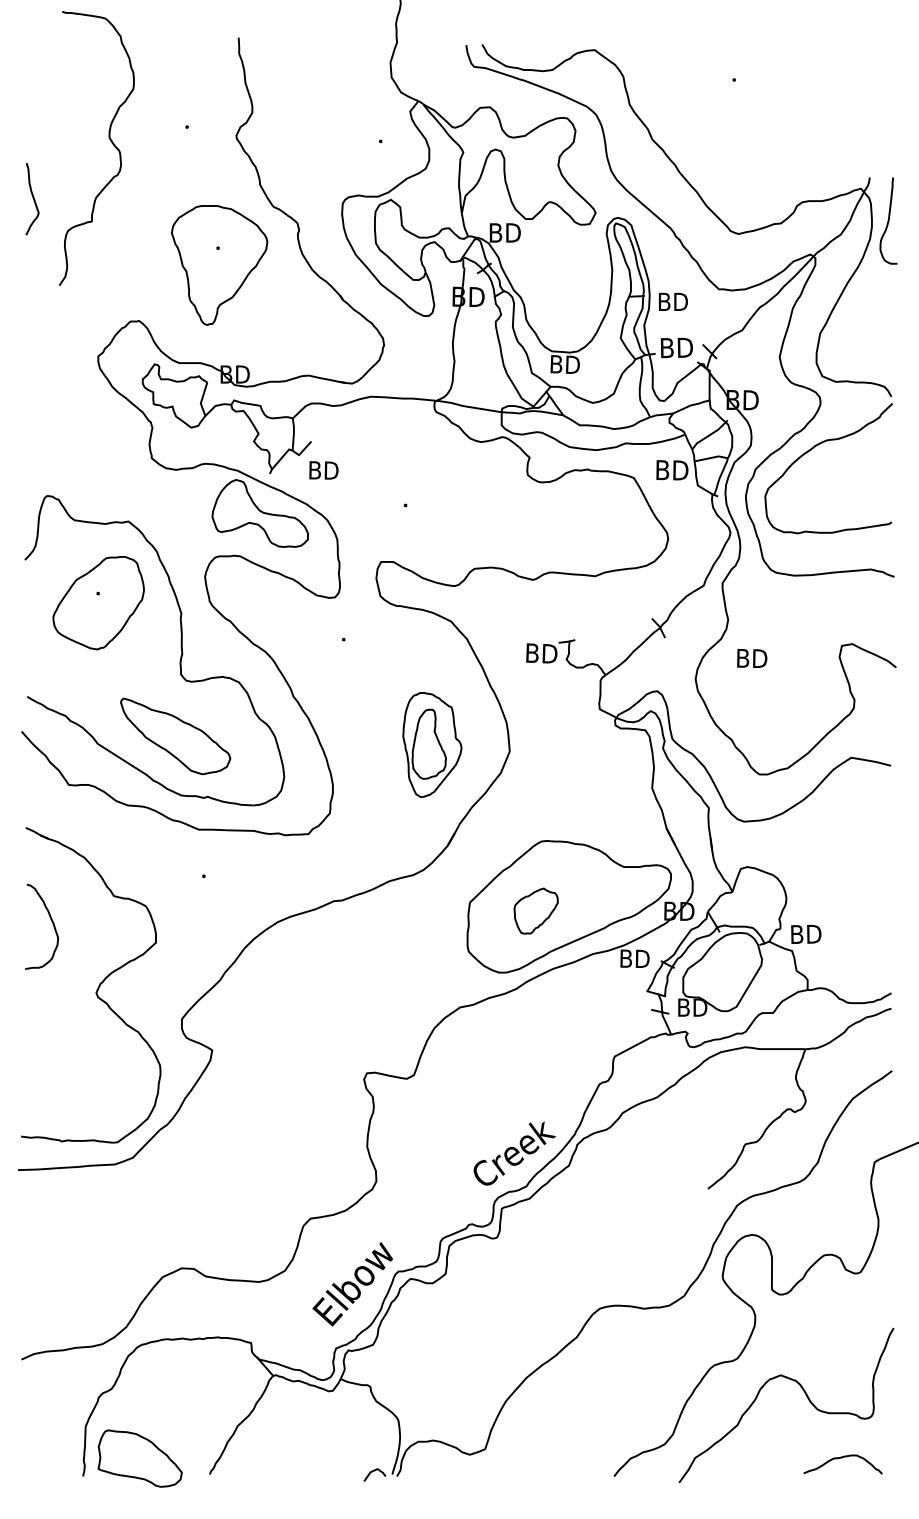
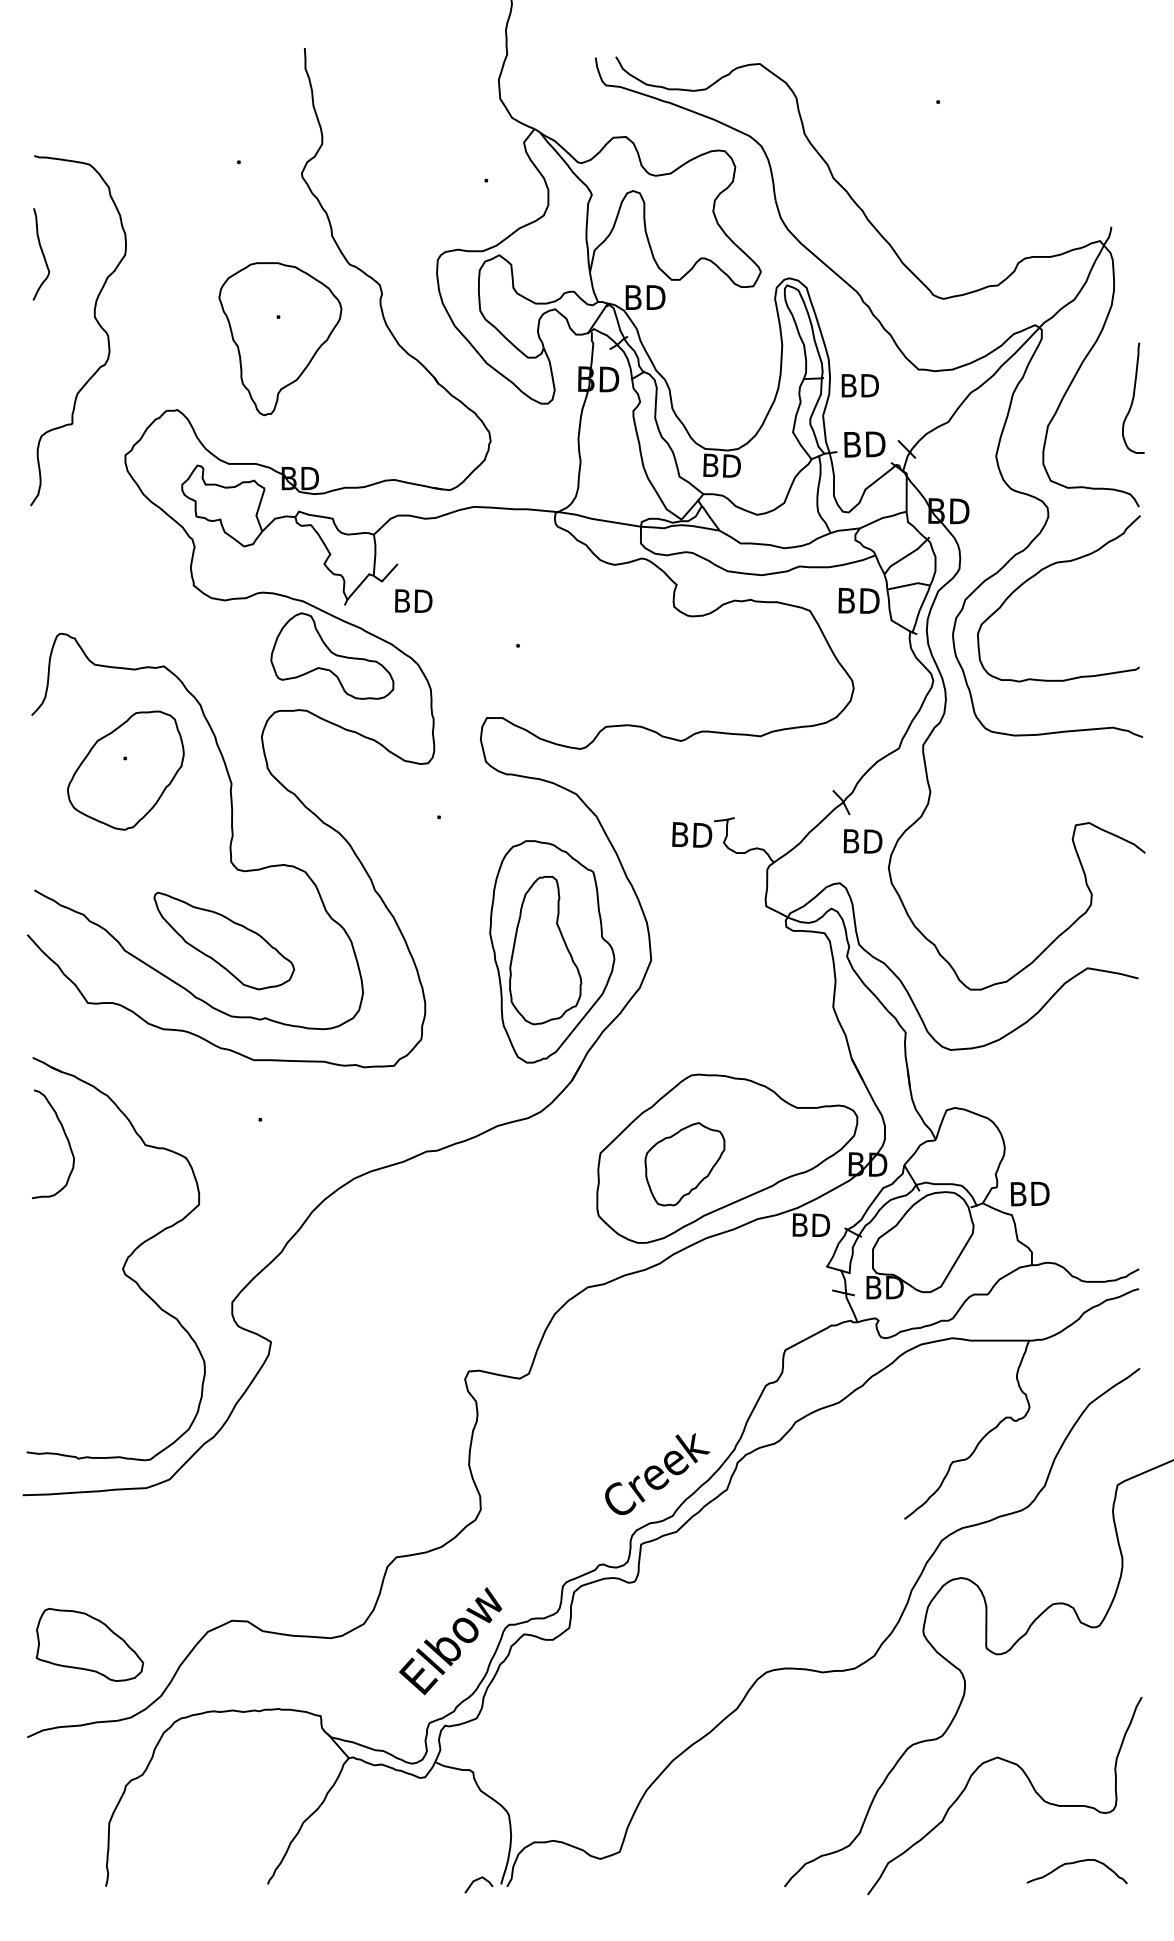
curve: (110, 140) -> (95, 320), moved
curve: (888, 220) -> (1133, 397), moved
text: (751, 658) -> (862, 841), moved
part: (432, 744) -> (552, 951), size x1.67
part: (535, 911) -> (684, 1164), size x1.43
curve: (51, 921) -> (65, 1137), moved
part: (139, 1458) -> (89, 1644), moved

